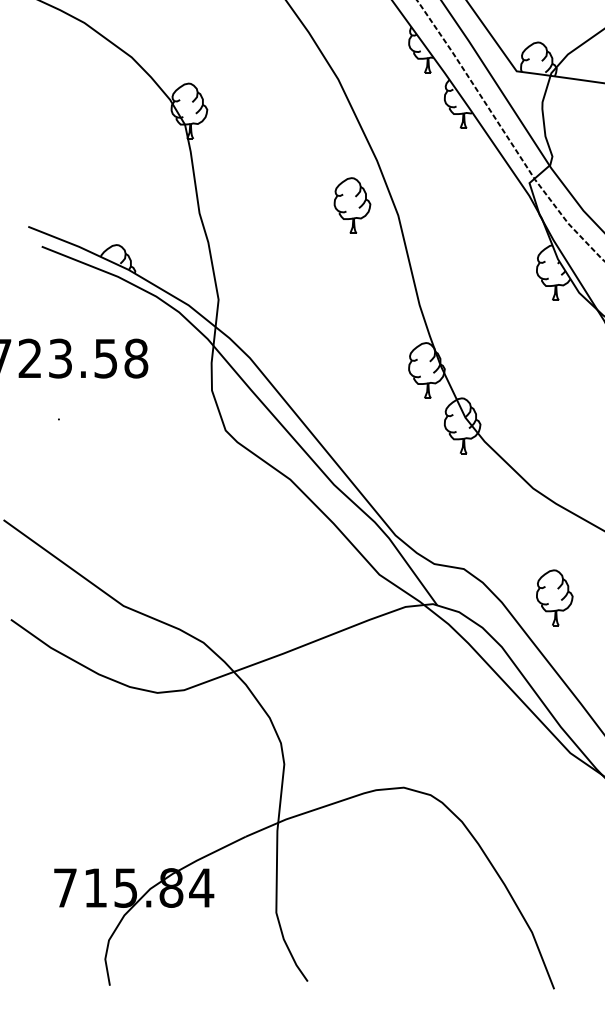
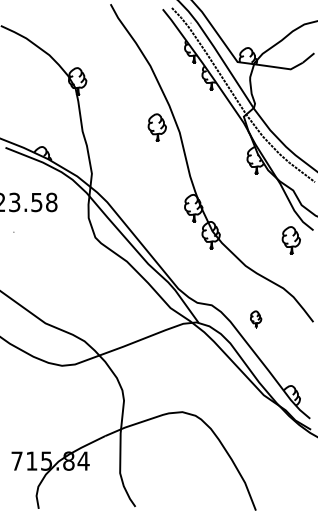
part: (553, 598) -> (255, 319), size x0.6

